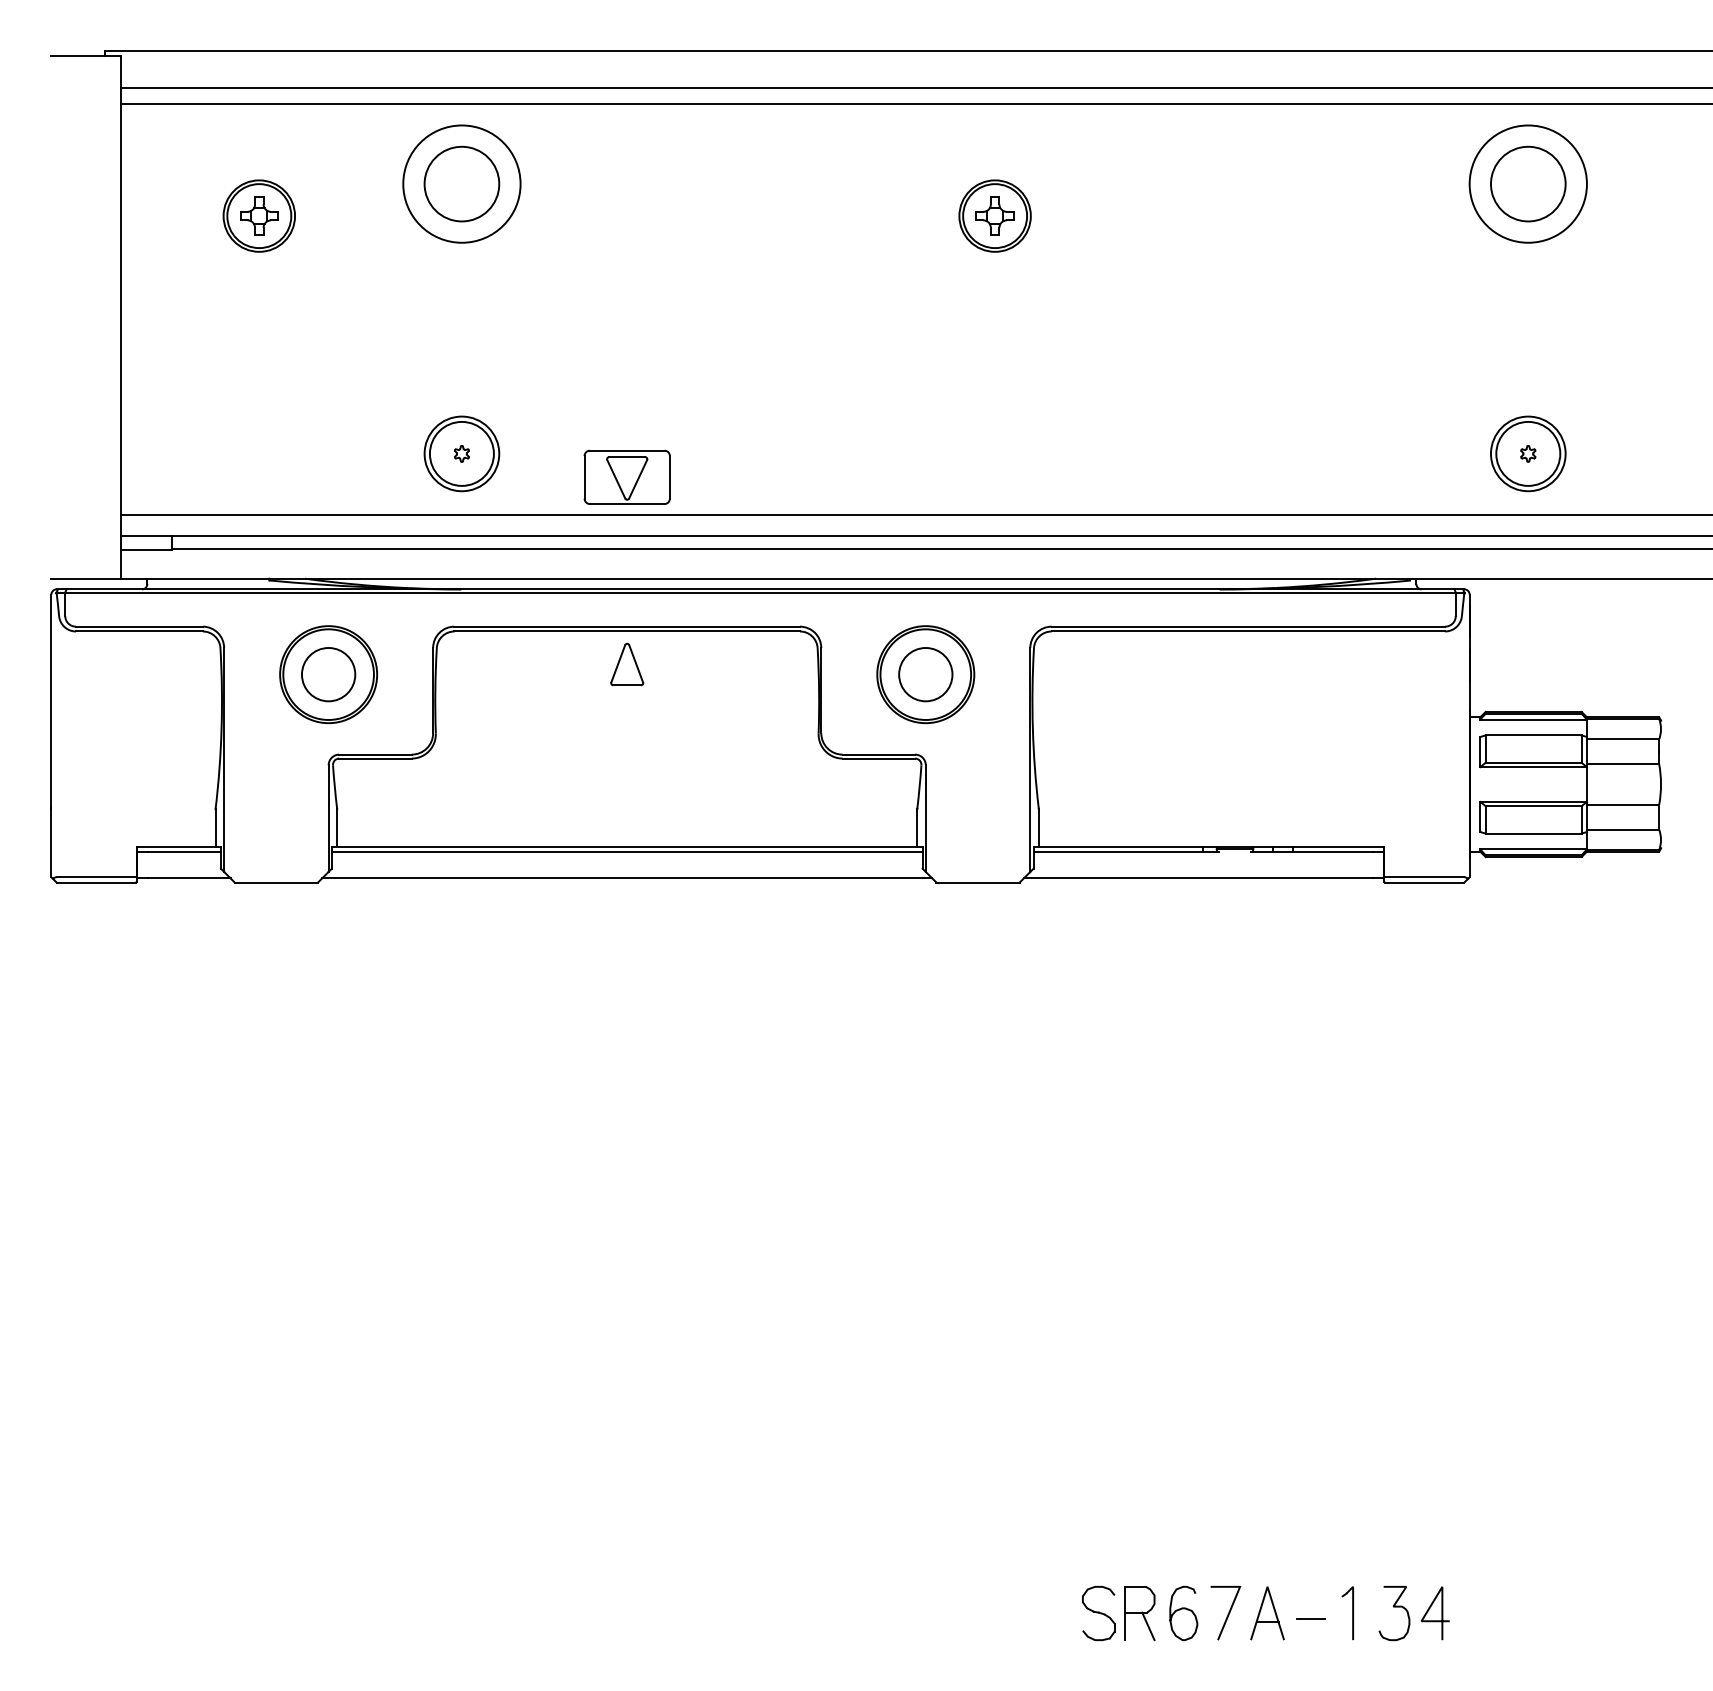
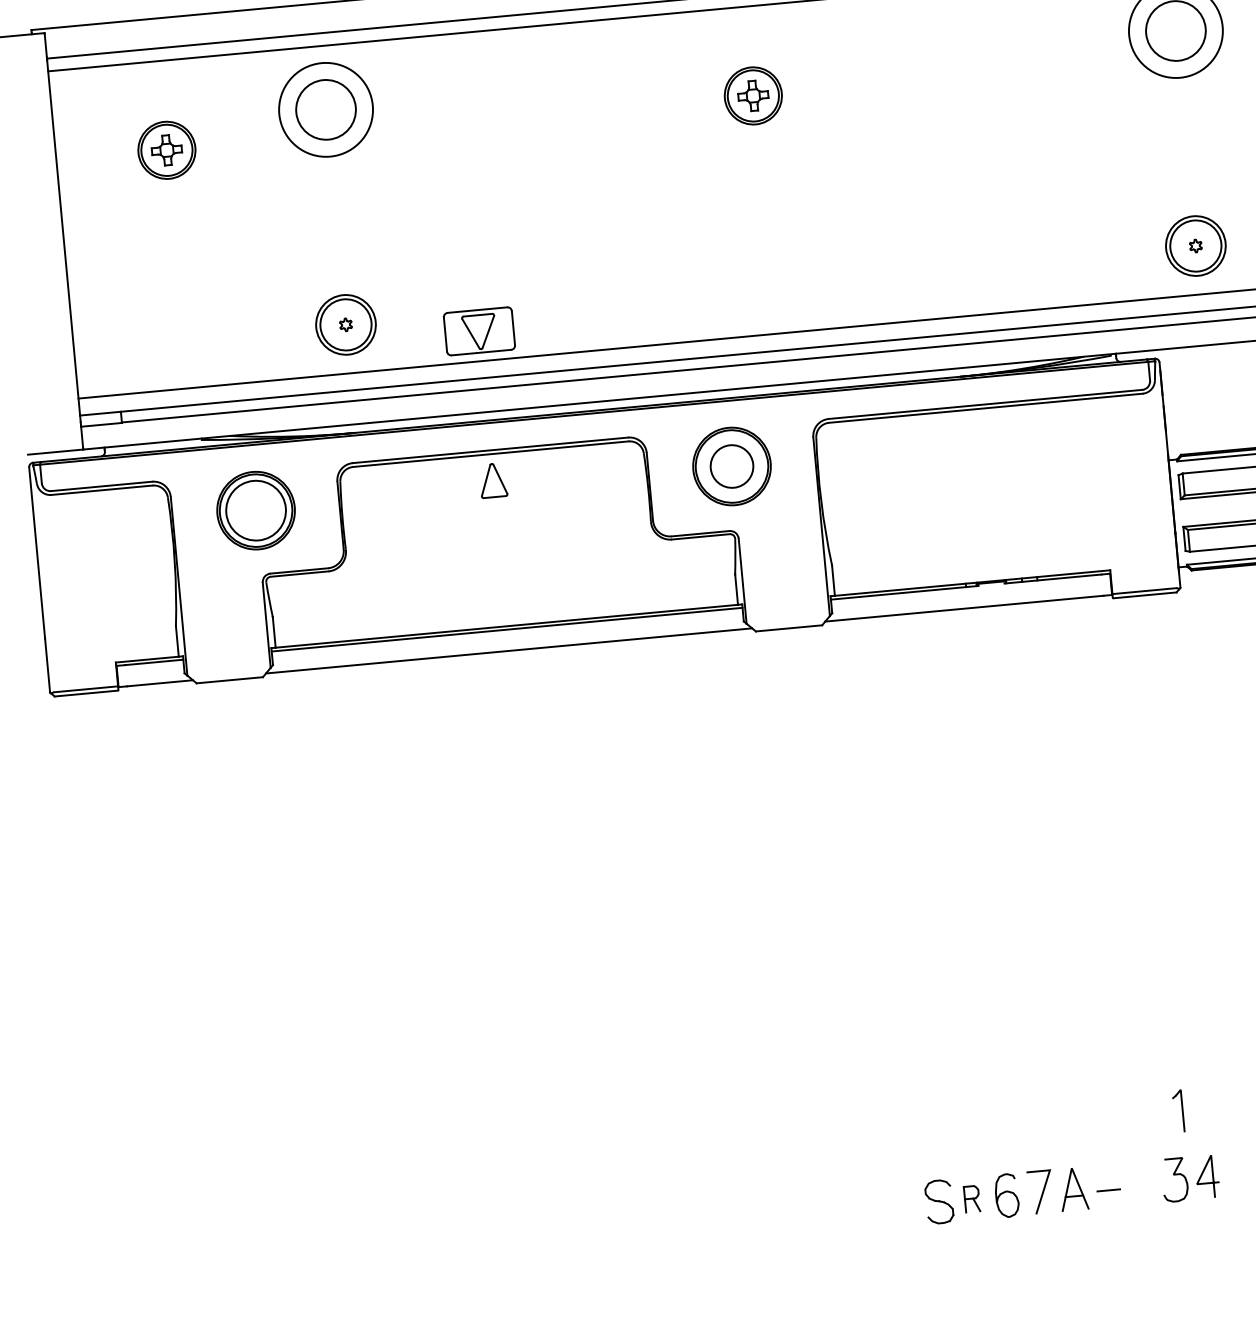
circle: (328, 674) -> (255, 510), size x1.4
part: (1139, 1613) -> (971, 1198), size x0.6
part: (1347, 1613) -> (1178, 1111), moved

